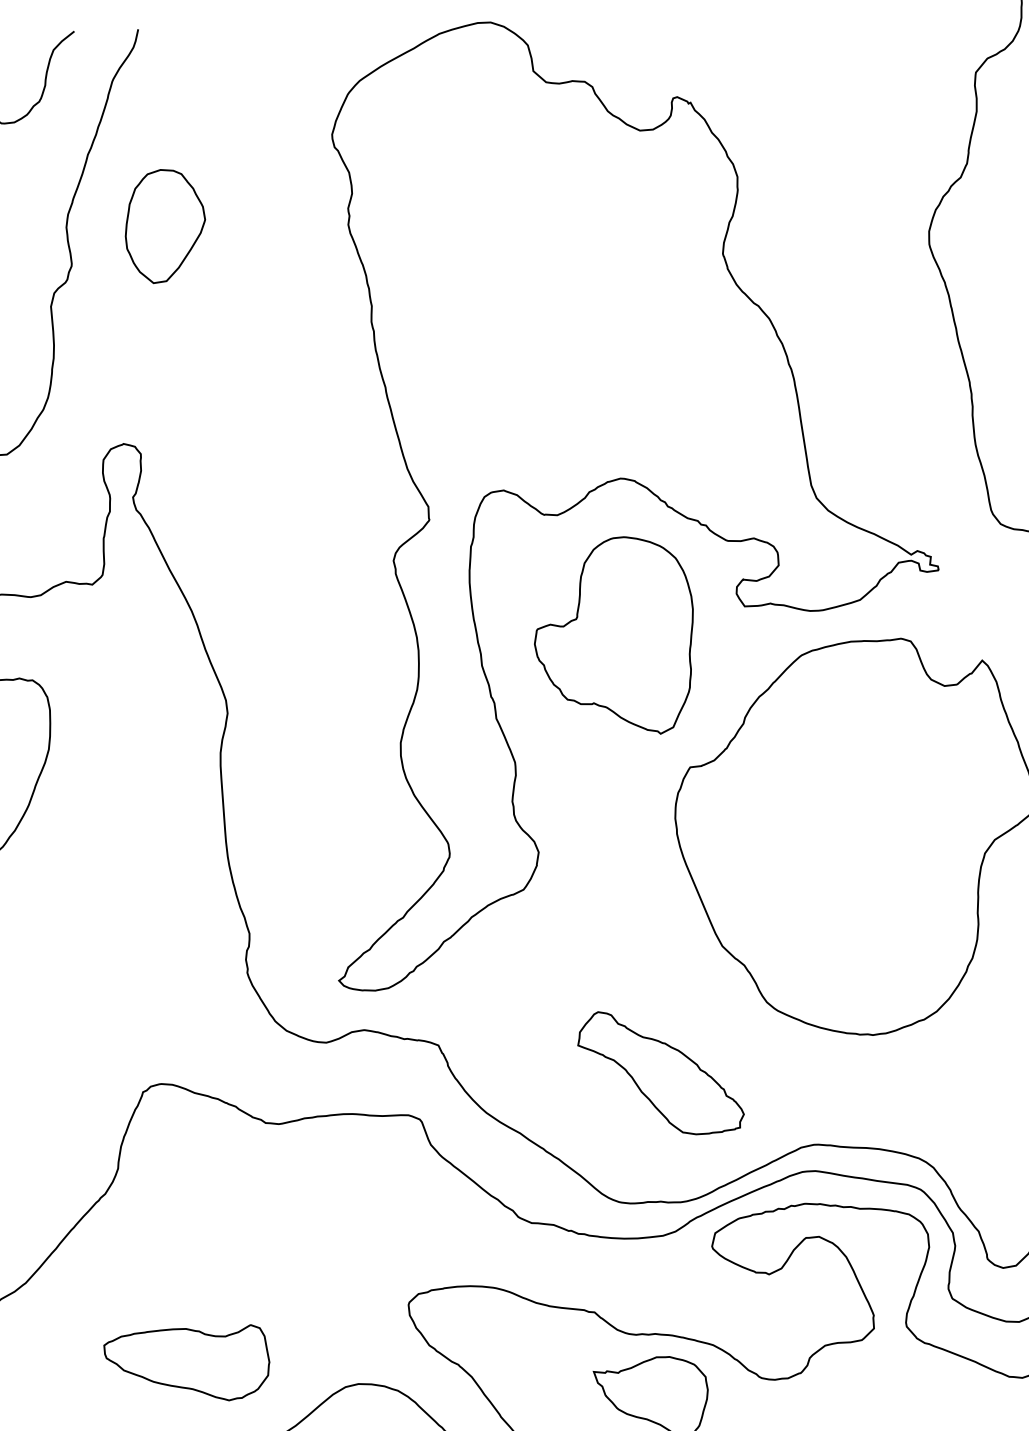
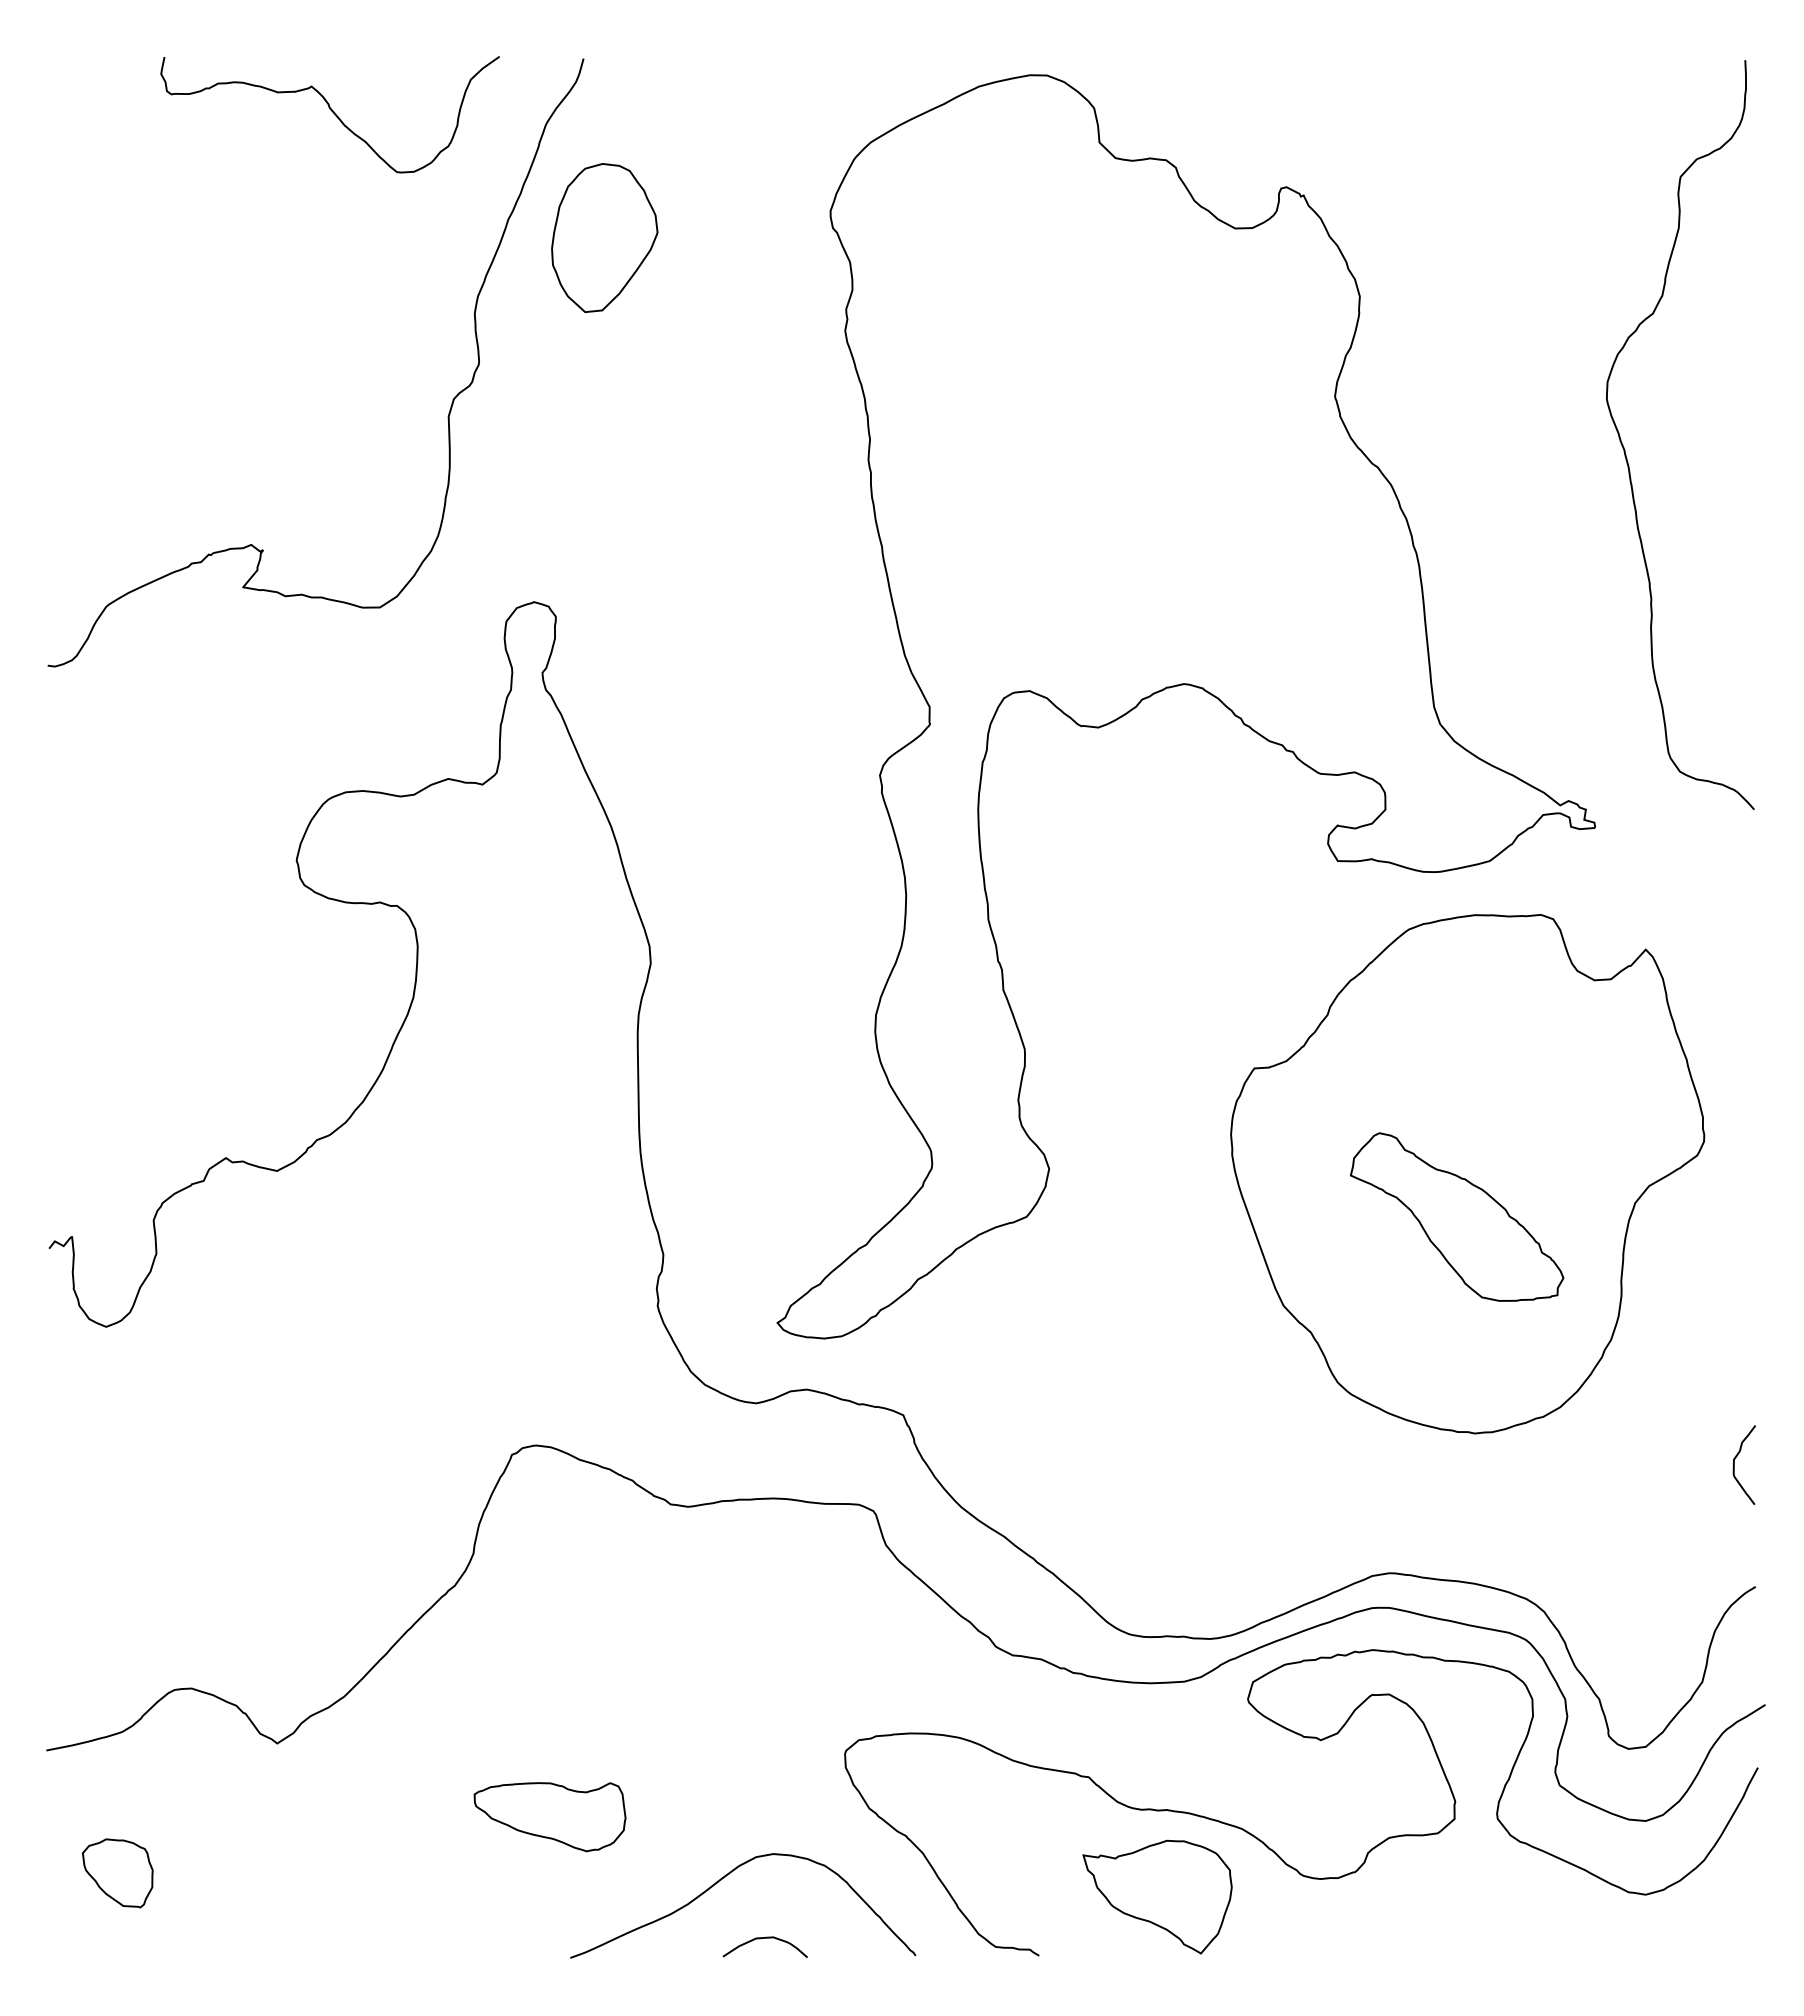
part: (165, 225) -> (604, 237), moved
part: (614, 636) -> (1164, 891), removed
part: (660, 1072) -> (1456, 1216), moved
part: (186, 1365) -> (549, 1816), size x0.7

